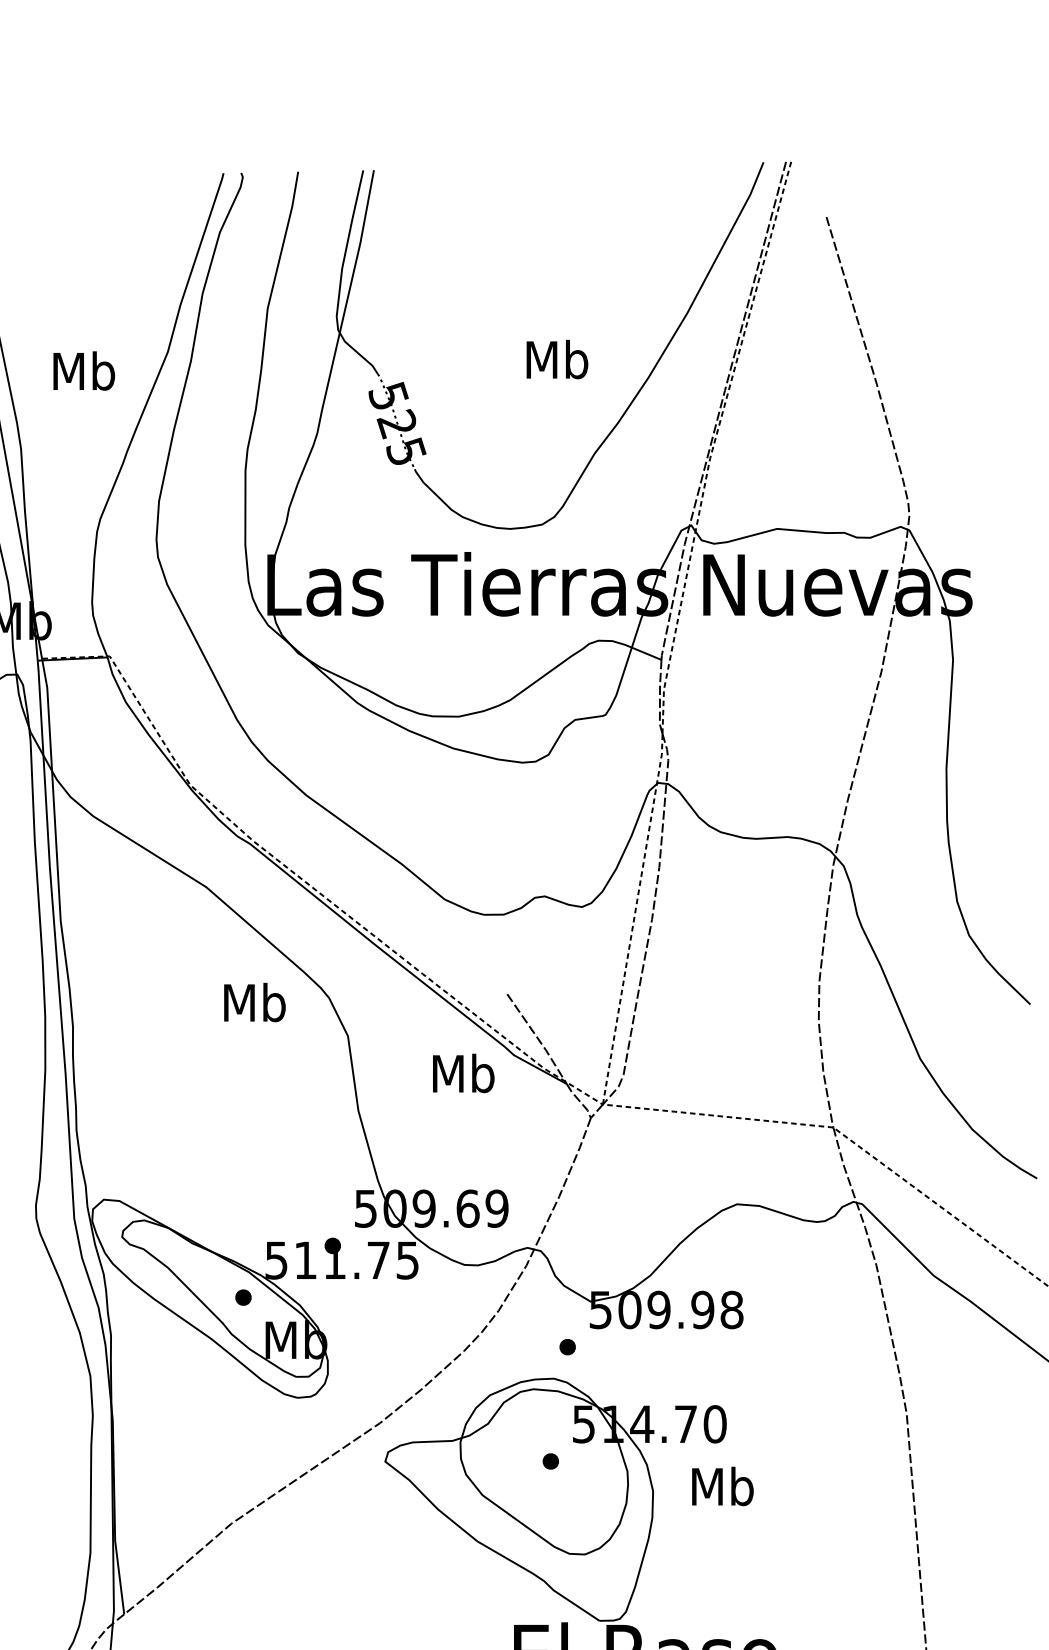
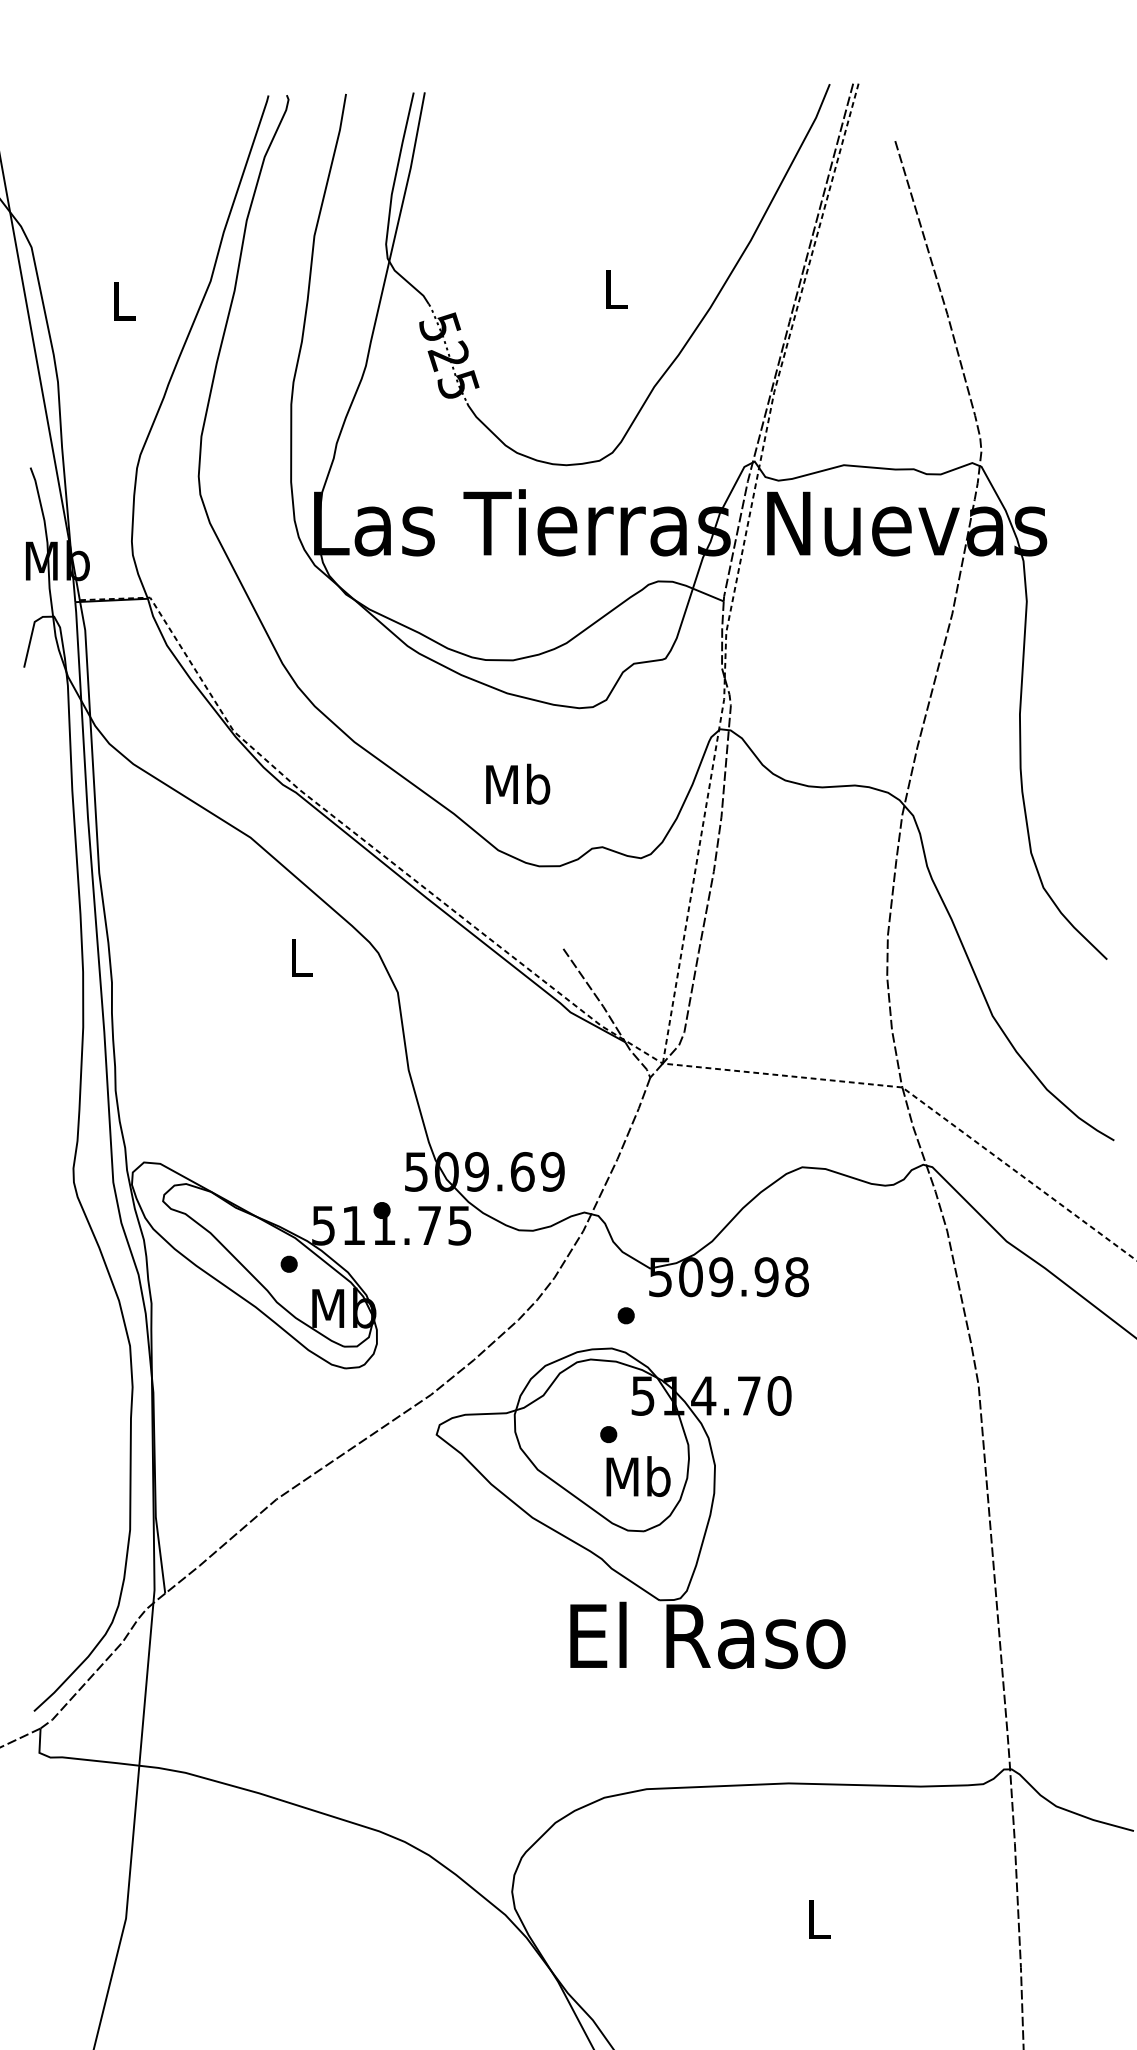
text: (557, 358) -> (615, 288), Mb -> L
text: (84, 370) -> (123, 300), Mb -> L
text: (255, 1002) -> (301, 957), Mb -> L
text: (464, 1072) -> (518, 783), moved
text: (722, 1486) -> (638, 1476), moved

